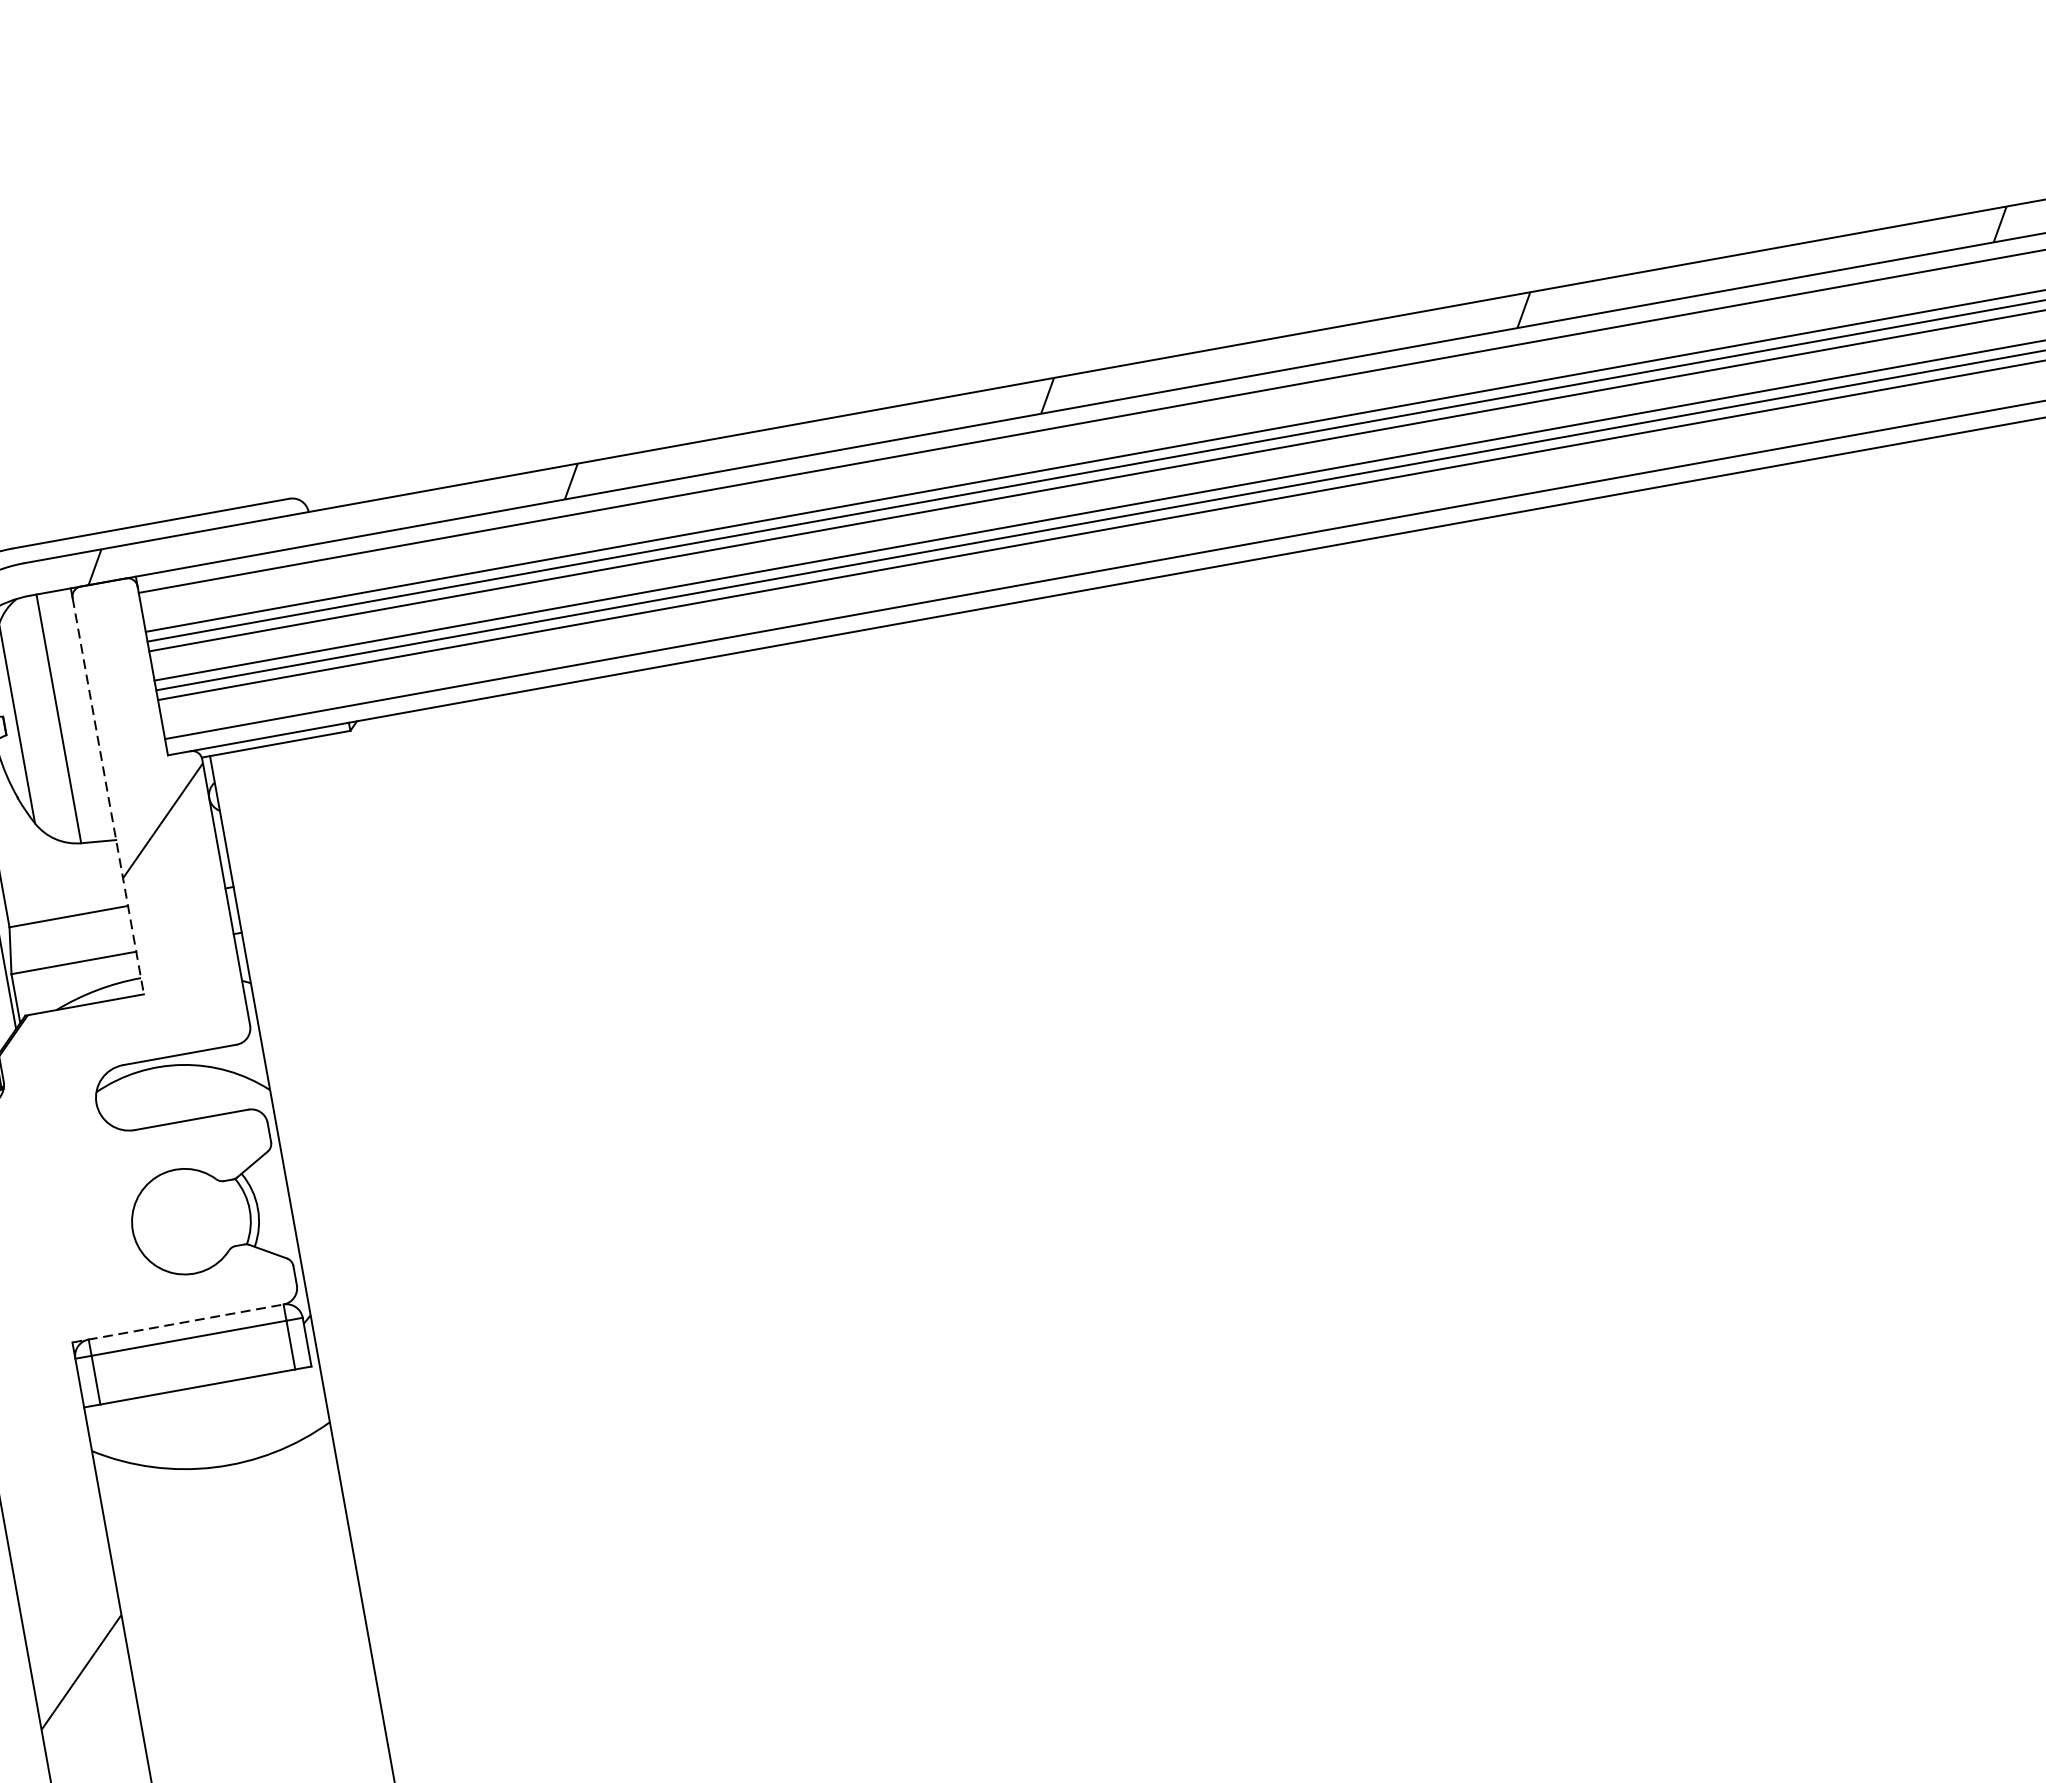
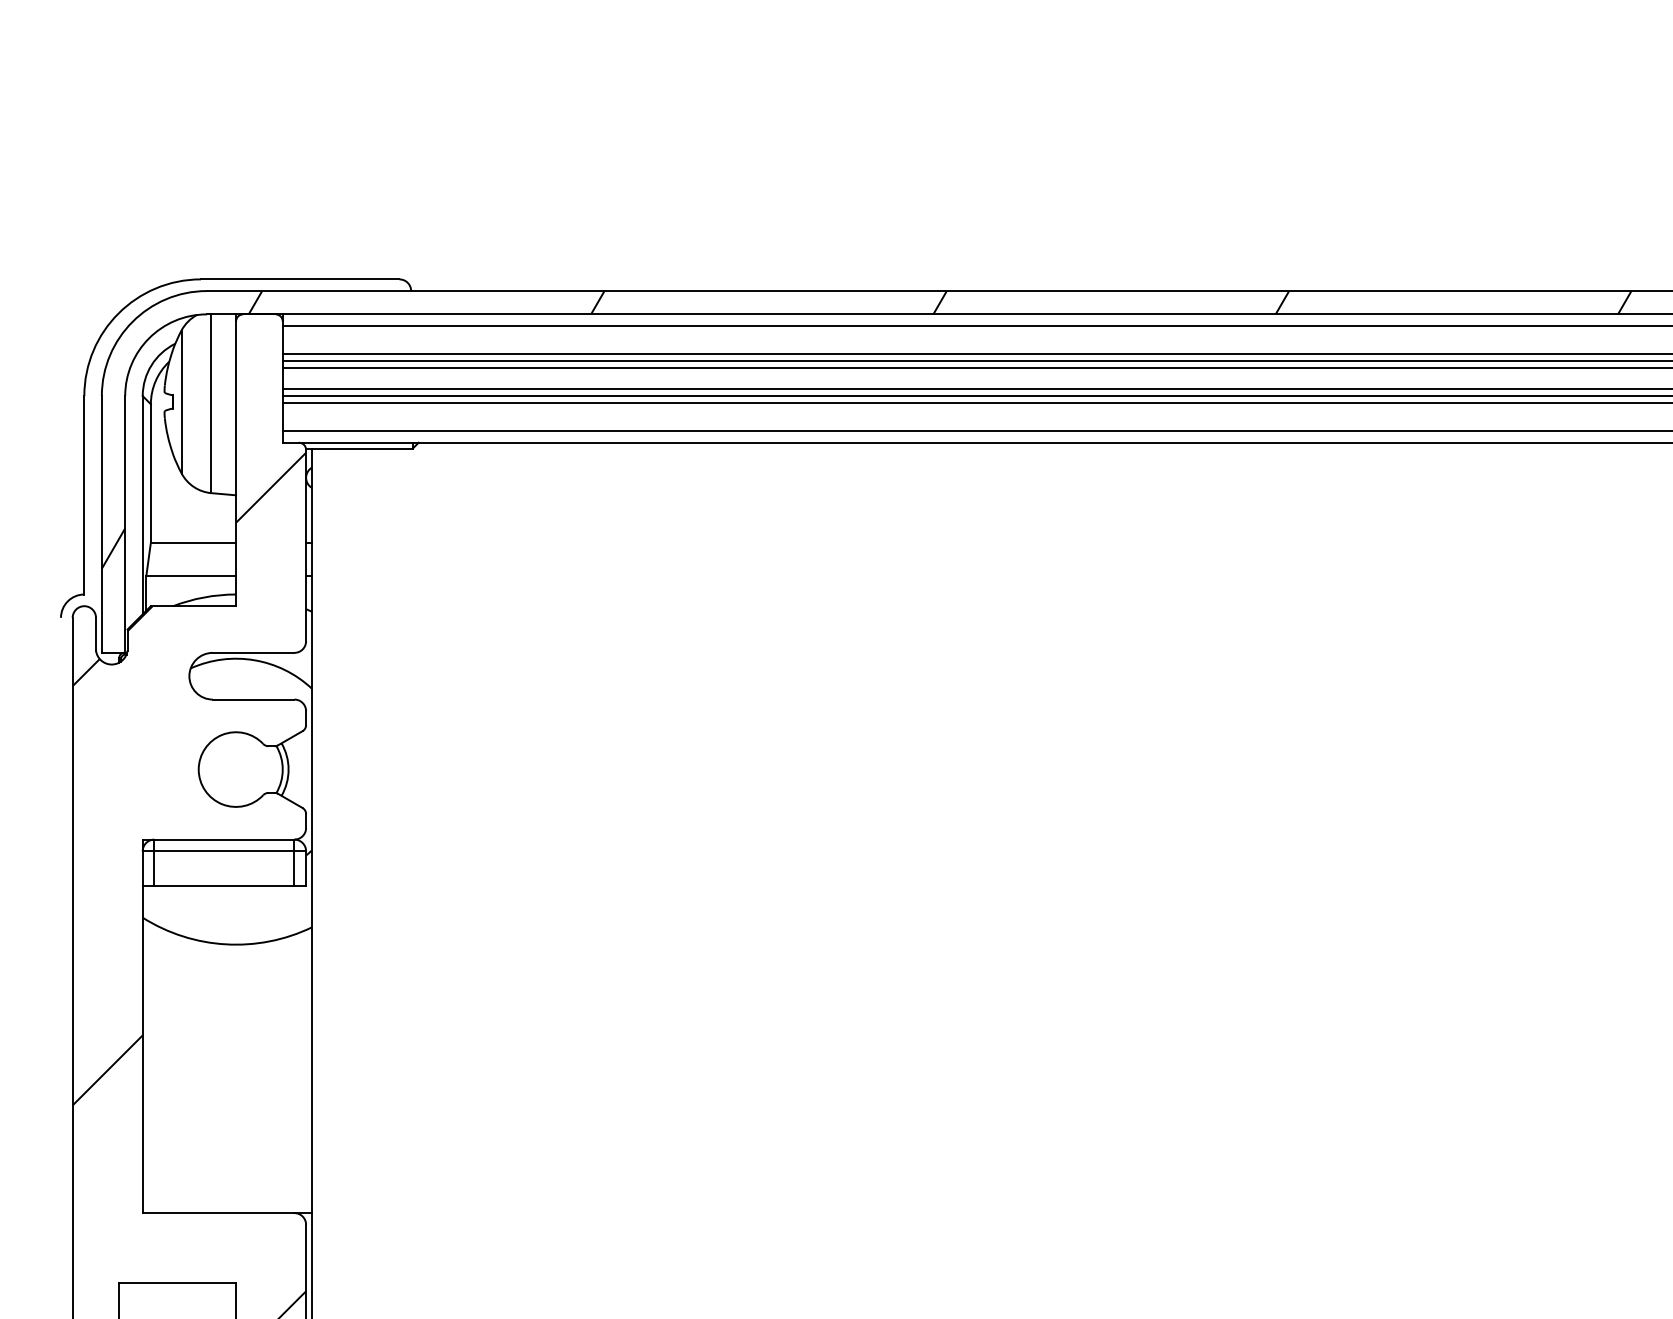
line: (109, 797) -> (236, 464), dashed -> solid
line: (177, 1323) -> (218, 839), dashed -> solid

